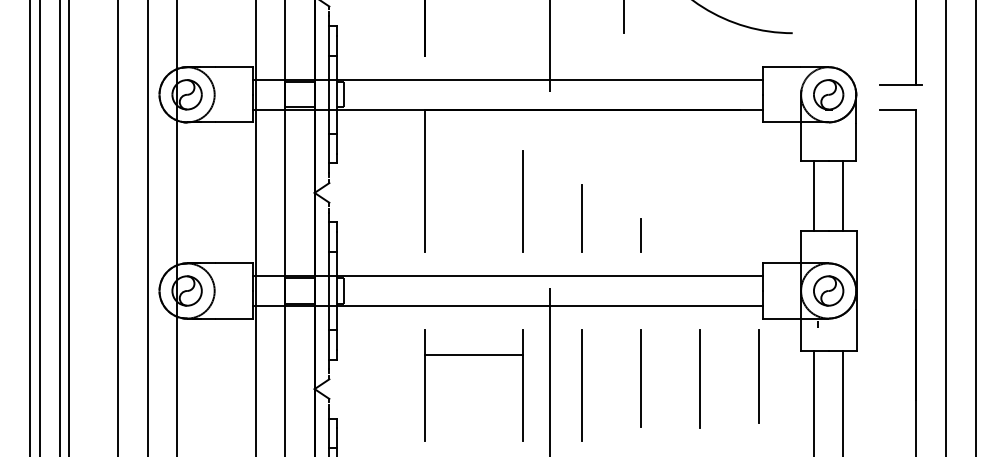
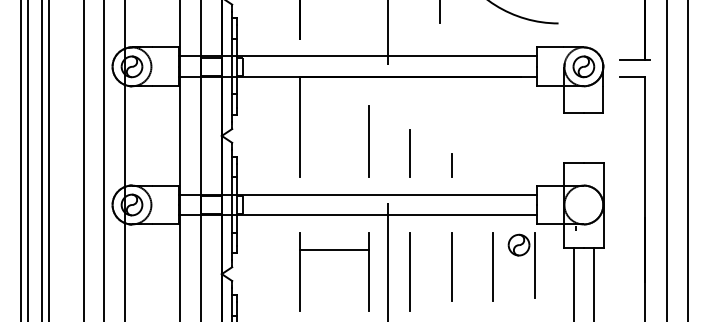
line: (813, 195) -> (573, 137), removed
line: (843, 195) -> (594, 137), removed
part: (828, 290) -> (518, 244), moved

